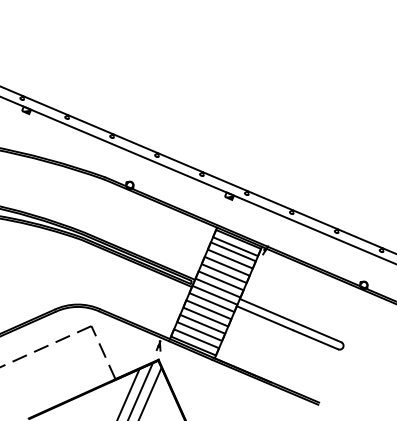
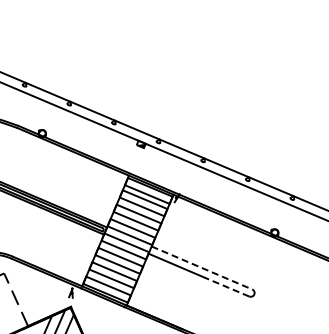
line: (291, 320) -> (202, 267), solid -> dashed
line: (315, 339) -> (226, 286), solid -> dashed

